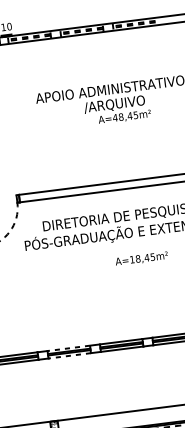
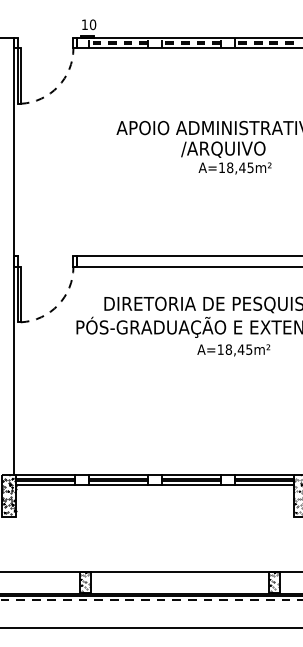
text: (114, 117) -> (221, 167), A=48,45m² -> A=18,45m²
text: (141, 259) -> (233, 350), moved
line: (68, 348) -> (118, 474), dashed -> solid
line: (69, 355) -> (118, 485), dashed -> solid

